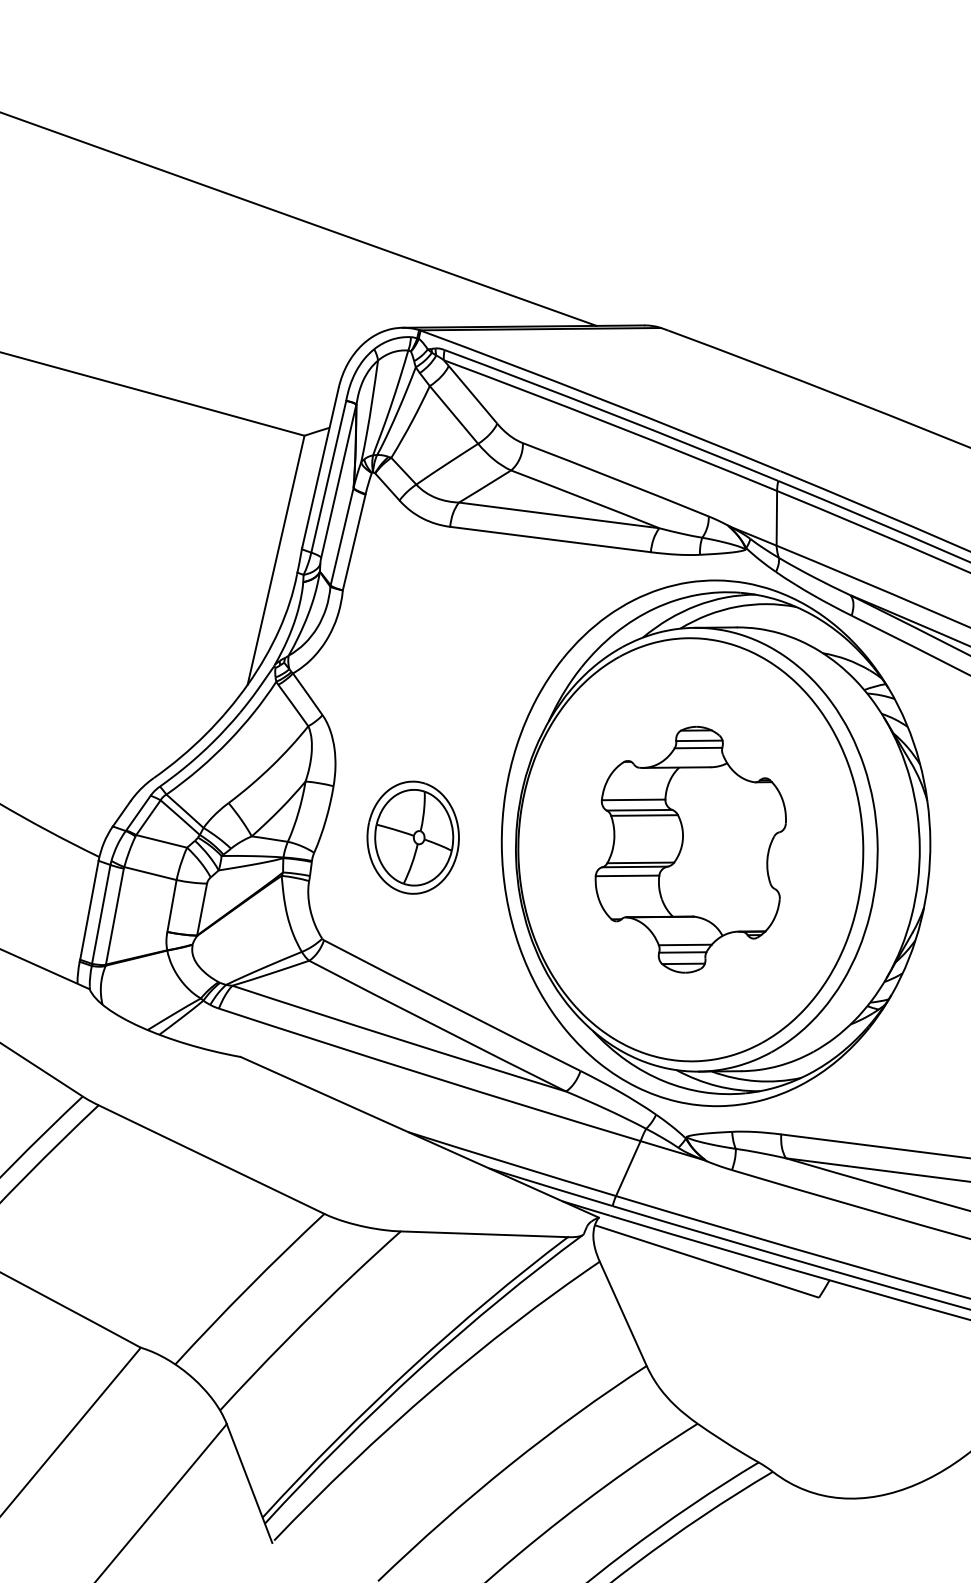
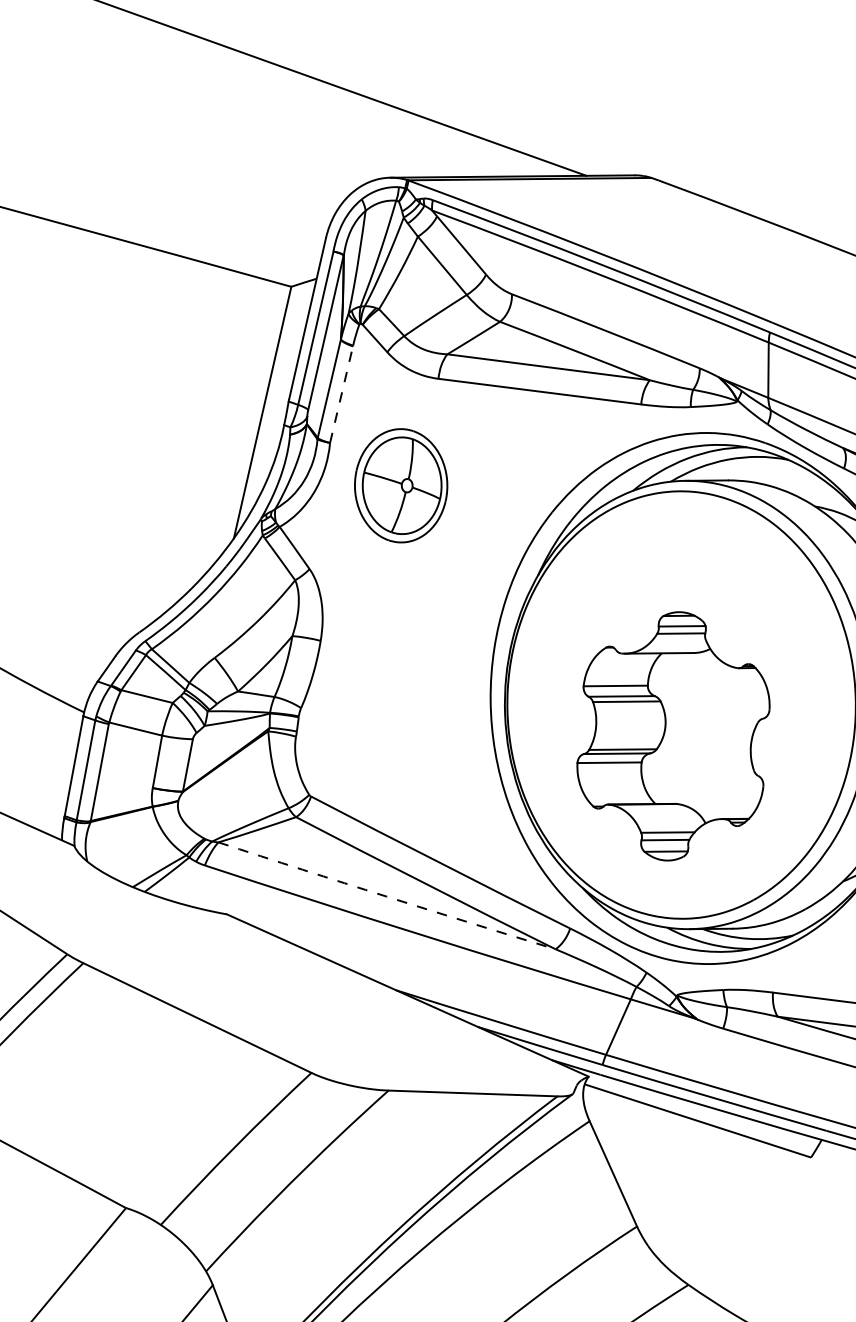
line: (354, 542) -> (341, 394), solid -> dashed
part: (412, 837) -> (400, 485), moved
part: (690, 849) -> (673, 736), moved
arc: (398, 1039) -> (386, 896), solid -> dashed

